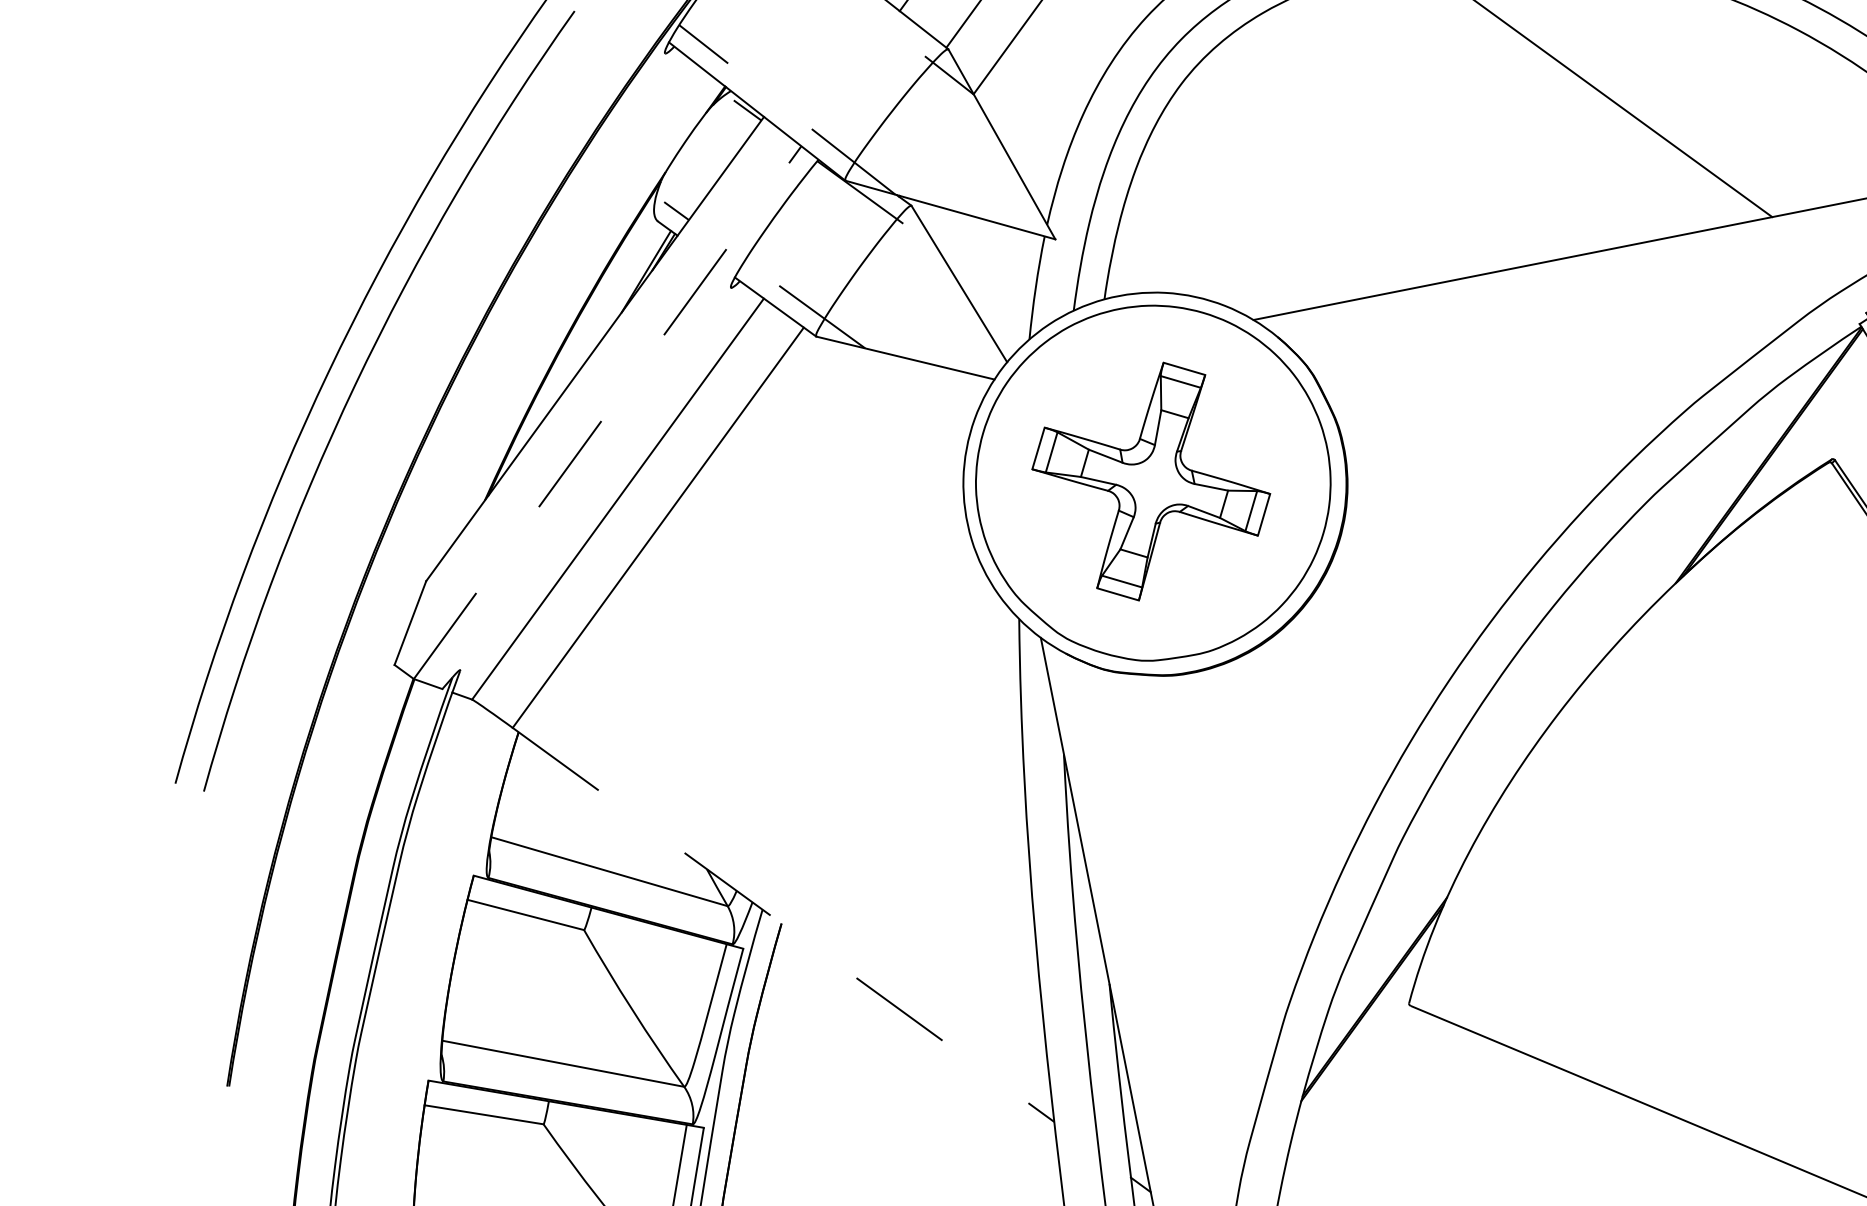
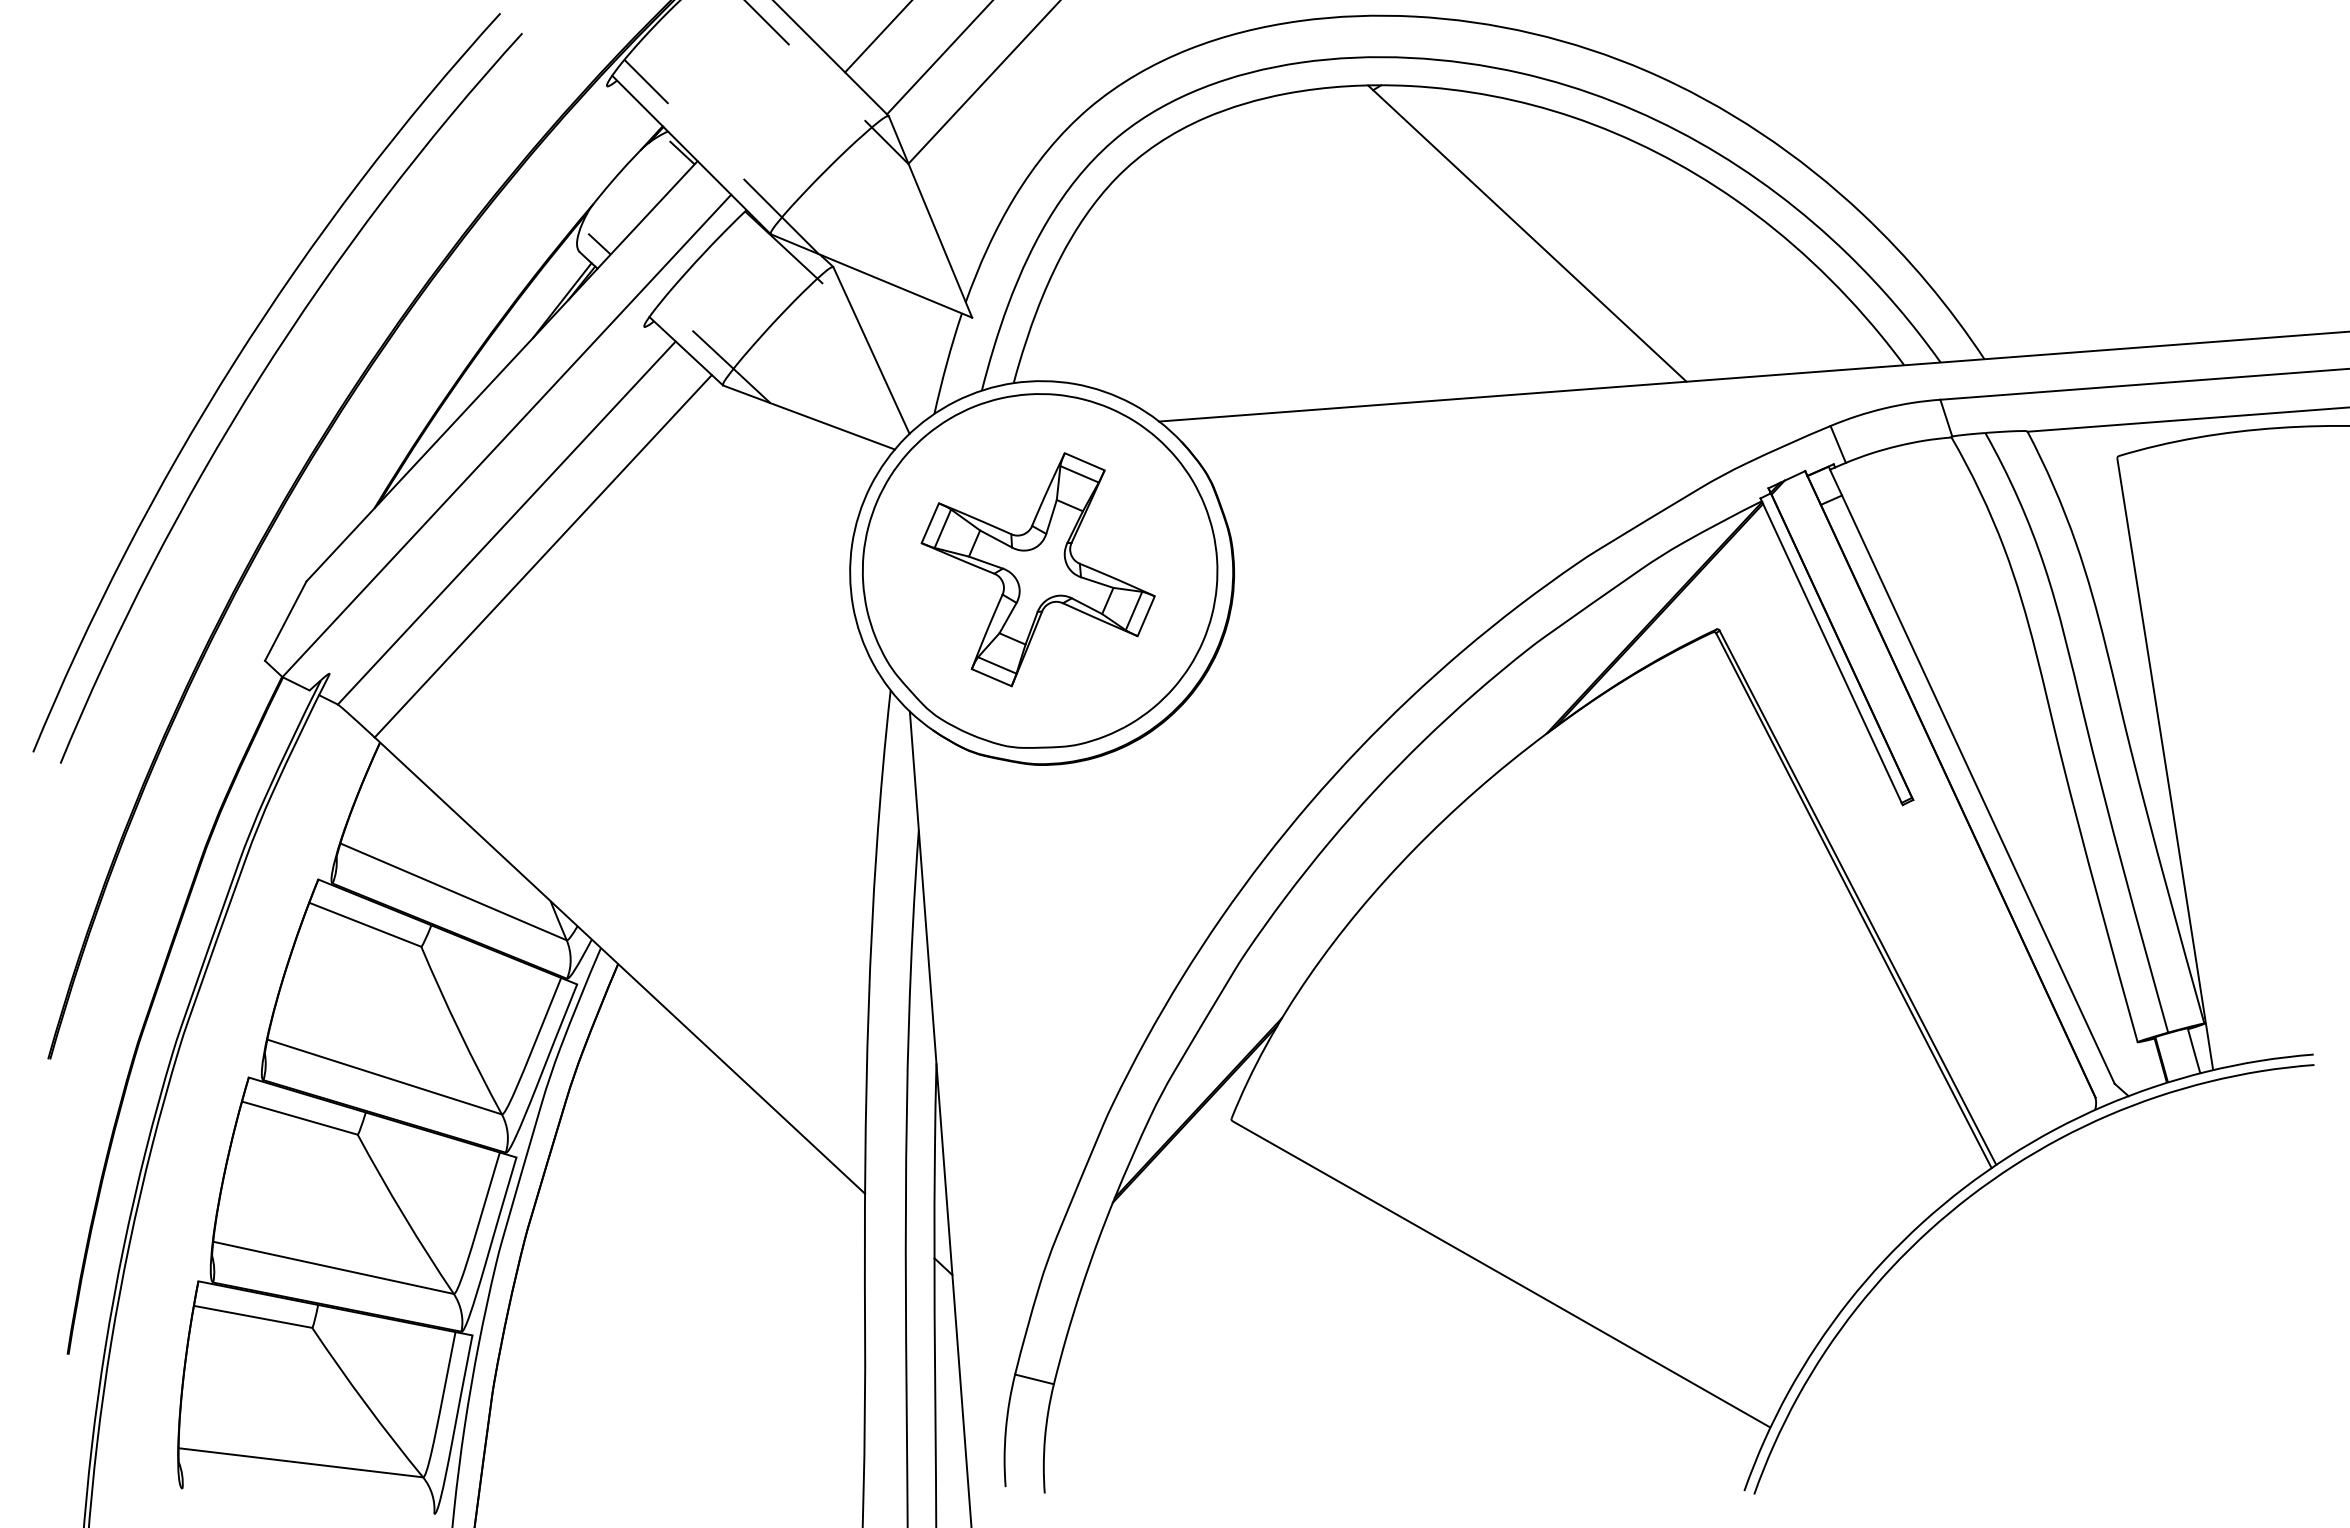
line: (608, 412) -> (507, 435), dashed -> solid
line: (783, 924) -> (619, 965), dashed -> solid

